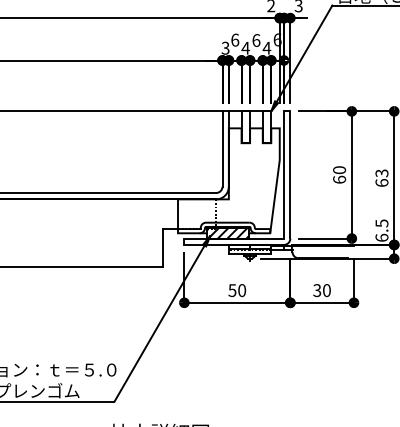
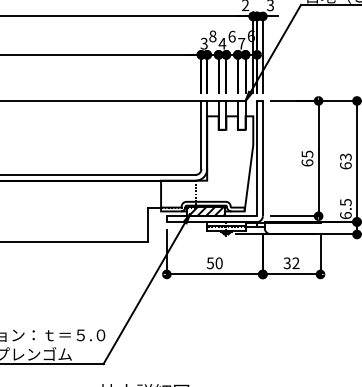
text: (235, 39) -> (213, 35), 6 -> 8
text: (266, 48) -> (241, 43), 4 -> 7
text: (339, 170) -> (307, 154), 60 -> 65
text: (326, 290) -> (295, 263), 30 -> 32

